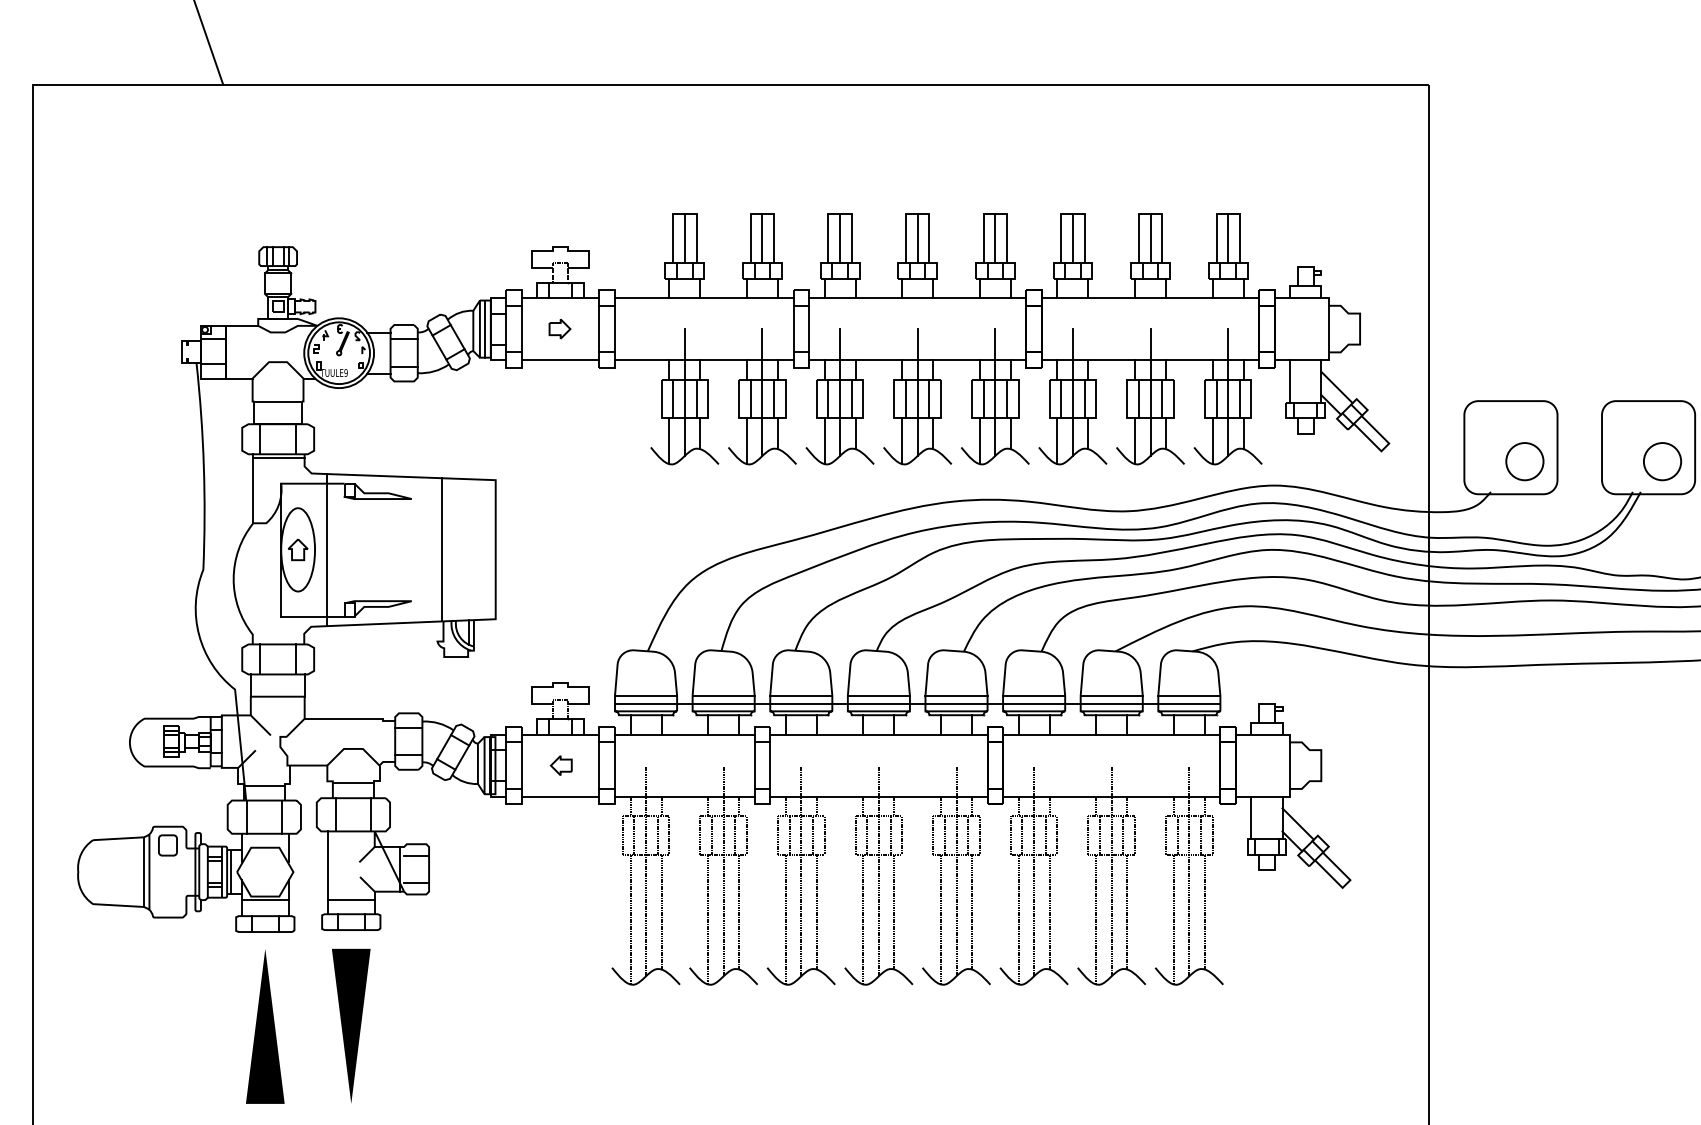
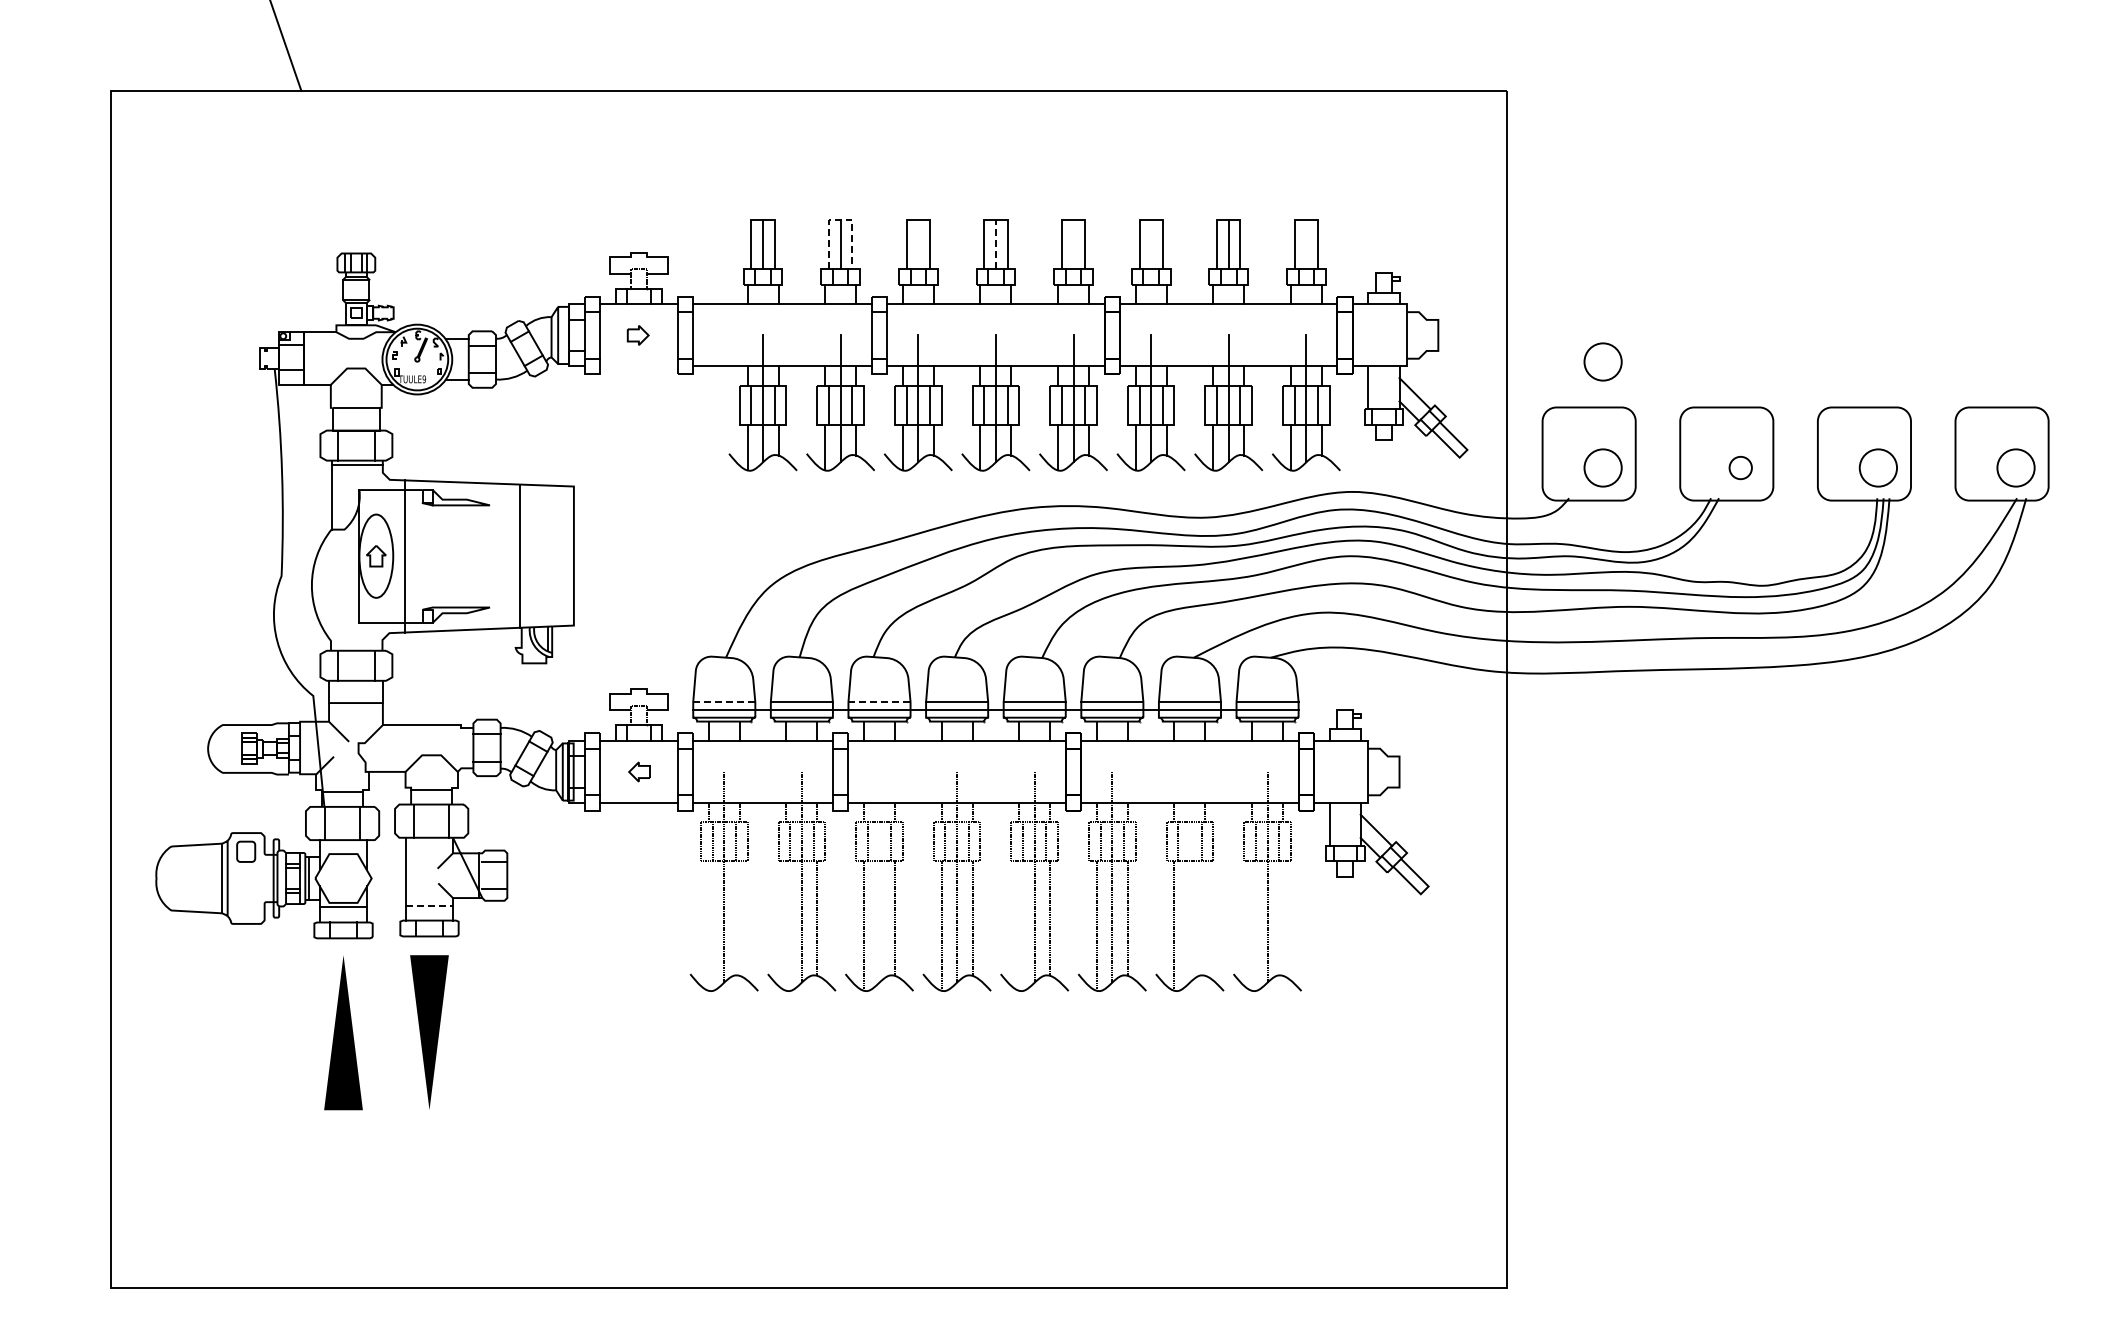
line: (762, 213) -> (840, 219), solid -> dashed
line: (840, 238) -> (918, 244), removed
line: (917, 238) -> (995, 244), solid -> dashed
line: (995, 238) -> (1073, 244), removed
line: (1073, 238) -> (1151, 244), removed
line: (1228, 238) -> (1306, 244), removed
line: (485, 329) -> (563, 335), removed
circle: (1524, 355) -> (1602, 361), added
line: (560, 360) -> (638, 366), removed
circle: (1662, 461) -> (1740, 467), size x0.6
line: (646, 696) -> (724, 702), solid -> dashed
line: (802, 696) -> (880, 702), solid -> dashed
line: (801, 871) -> (879, 877), removed
line: (1111, 871) -> (1189, 877), removed
line: (352, 899) -> (430, 905), solid -> dashed
line: (661, 912) -> (739, 918), removed
line: (1127, 912) -> (1205, 918), removed
line: (1205, 912) -> (1283, 918), removed
line: (630, 919) -> (708, 925), removed
line: (708, 919) -> (786, 925), removed
line: (941, 919) -> (1019, 925), removed
line: (1174, 919) -> (1252, 925), removed

